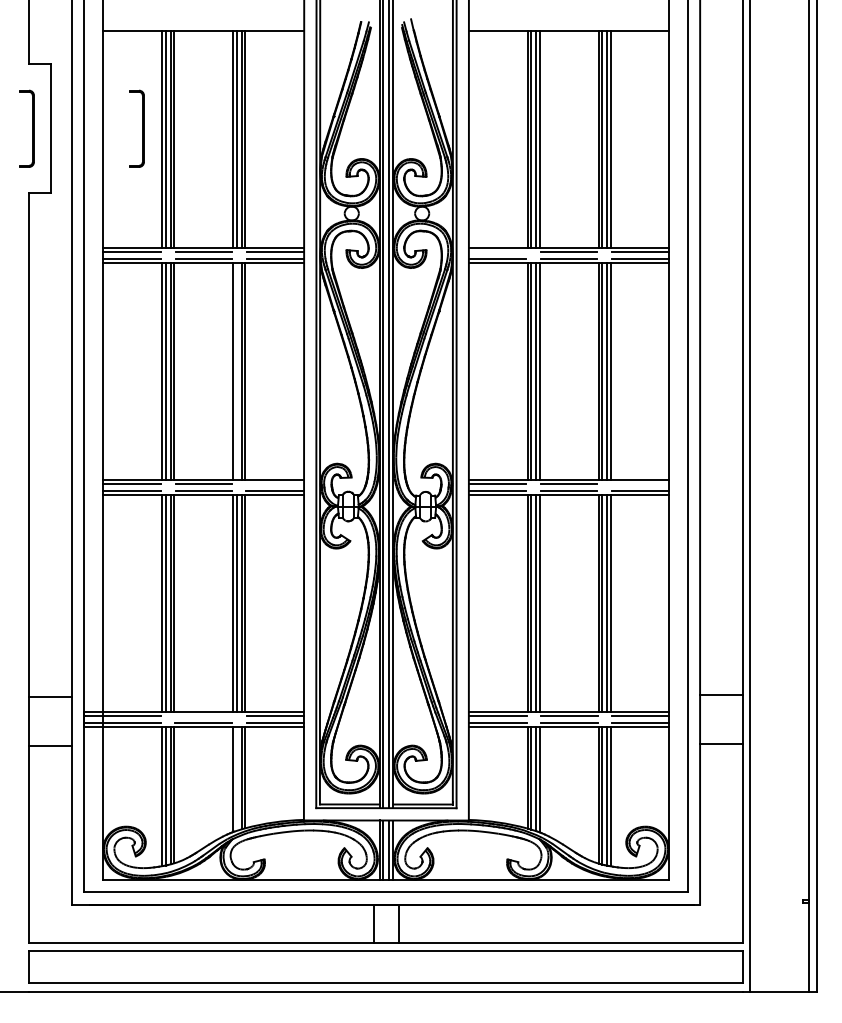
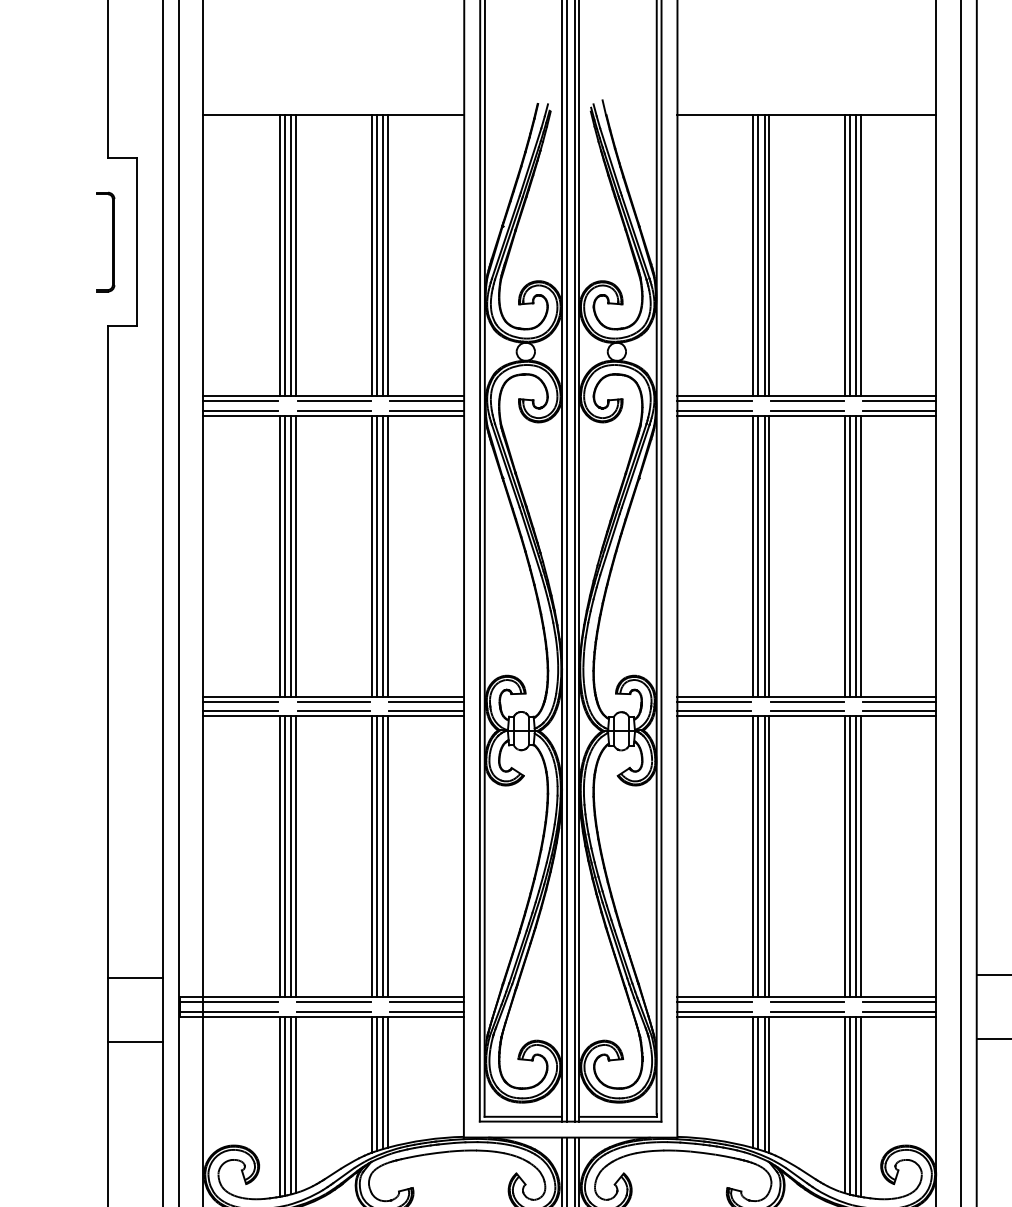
part: (136, 128) -> (247, 241), removed
line: (497, 251) -> (714, 400), added
line: (236, 371) -> (376, 556), added
line: (275, 483) -> (427, 701), added
line: (640, 483) -> (899, 701), added
line: (203, 715) -> (333, 1001), added
line: (236, 778) -> (376, 1083), added

